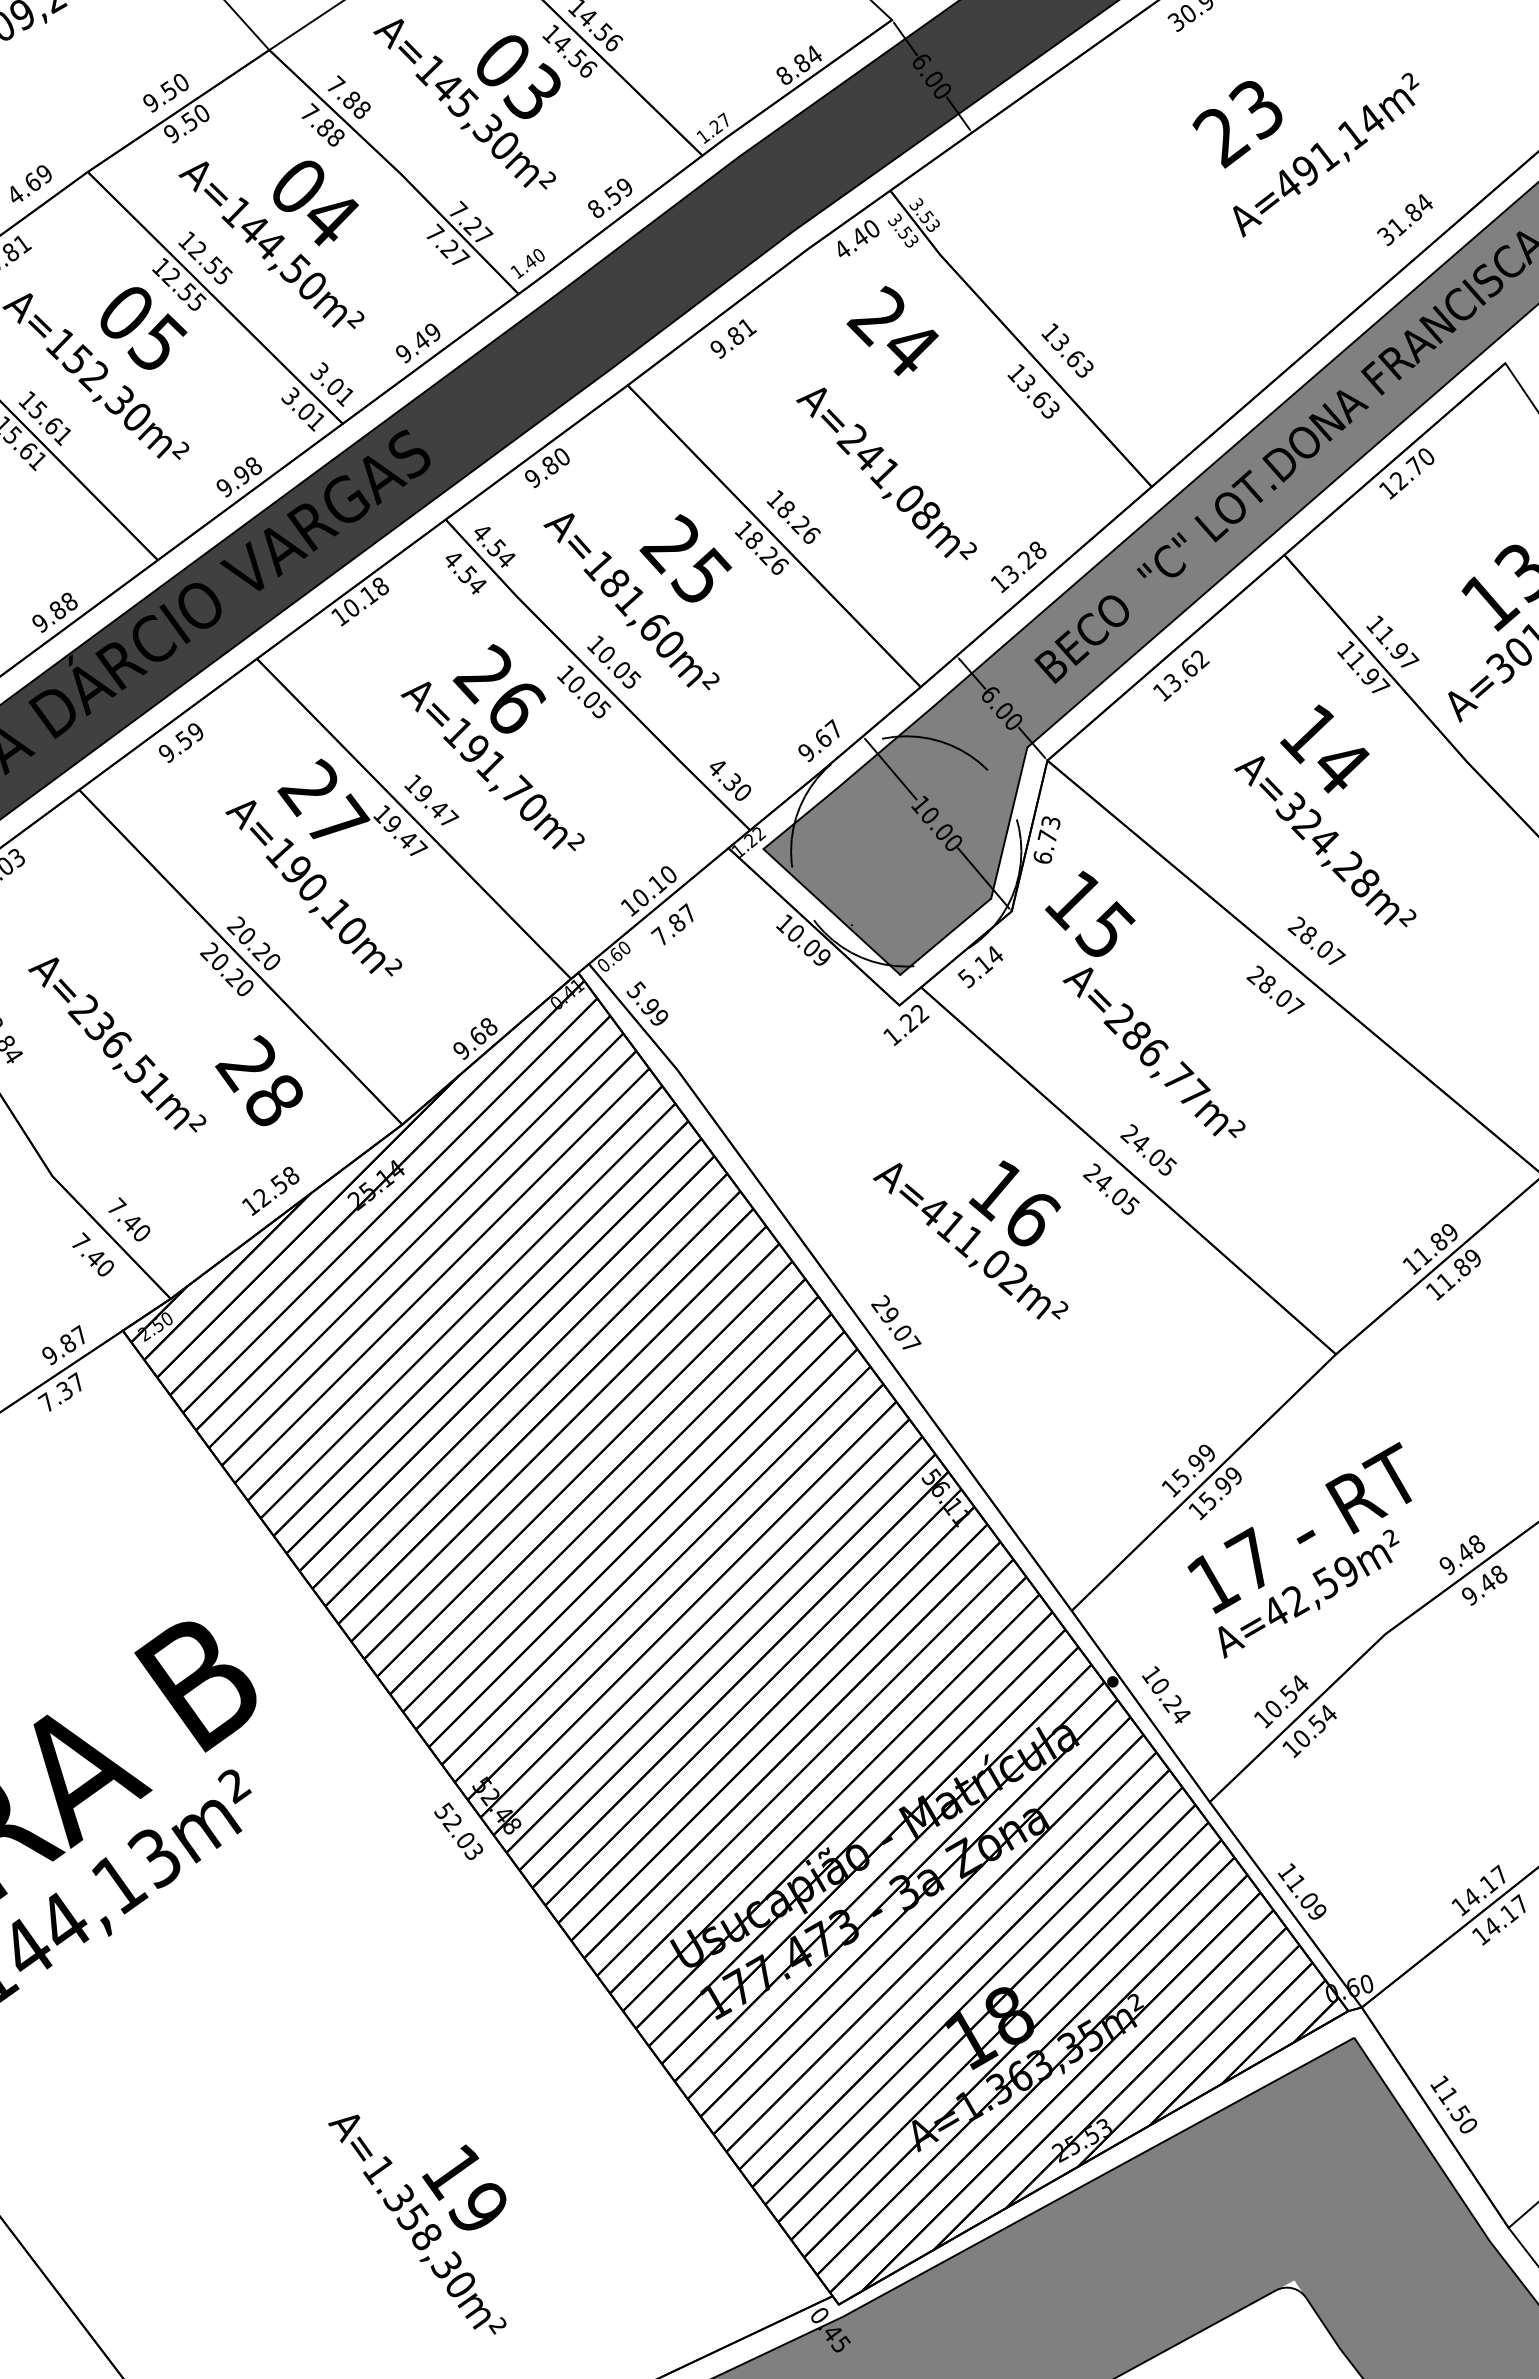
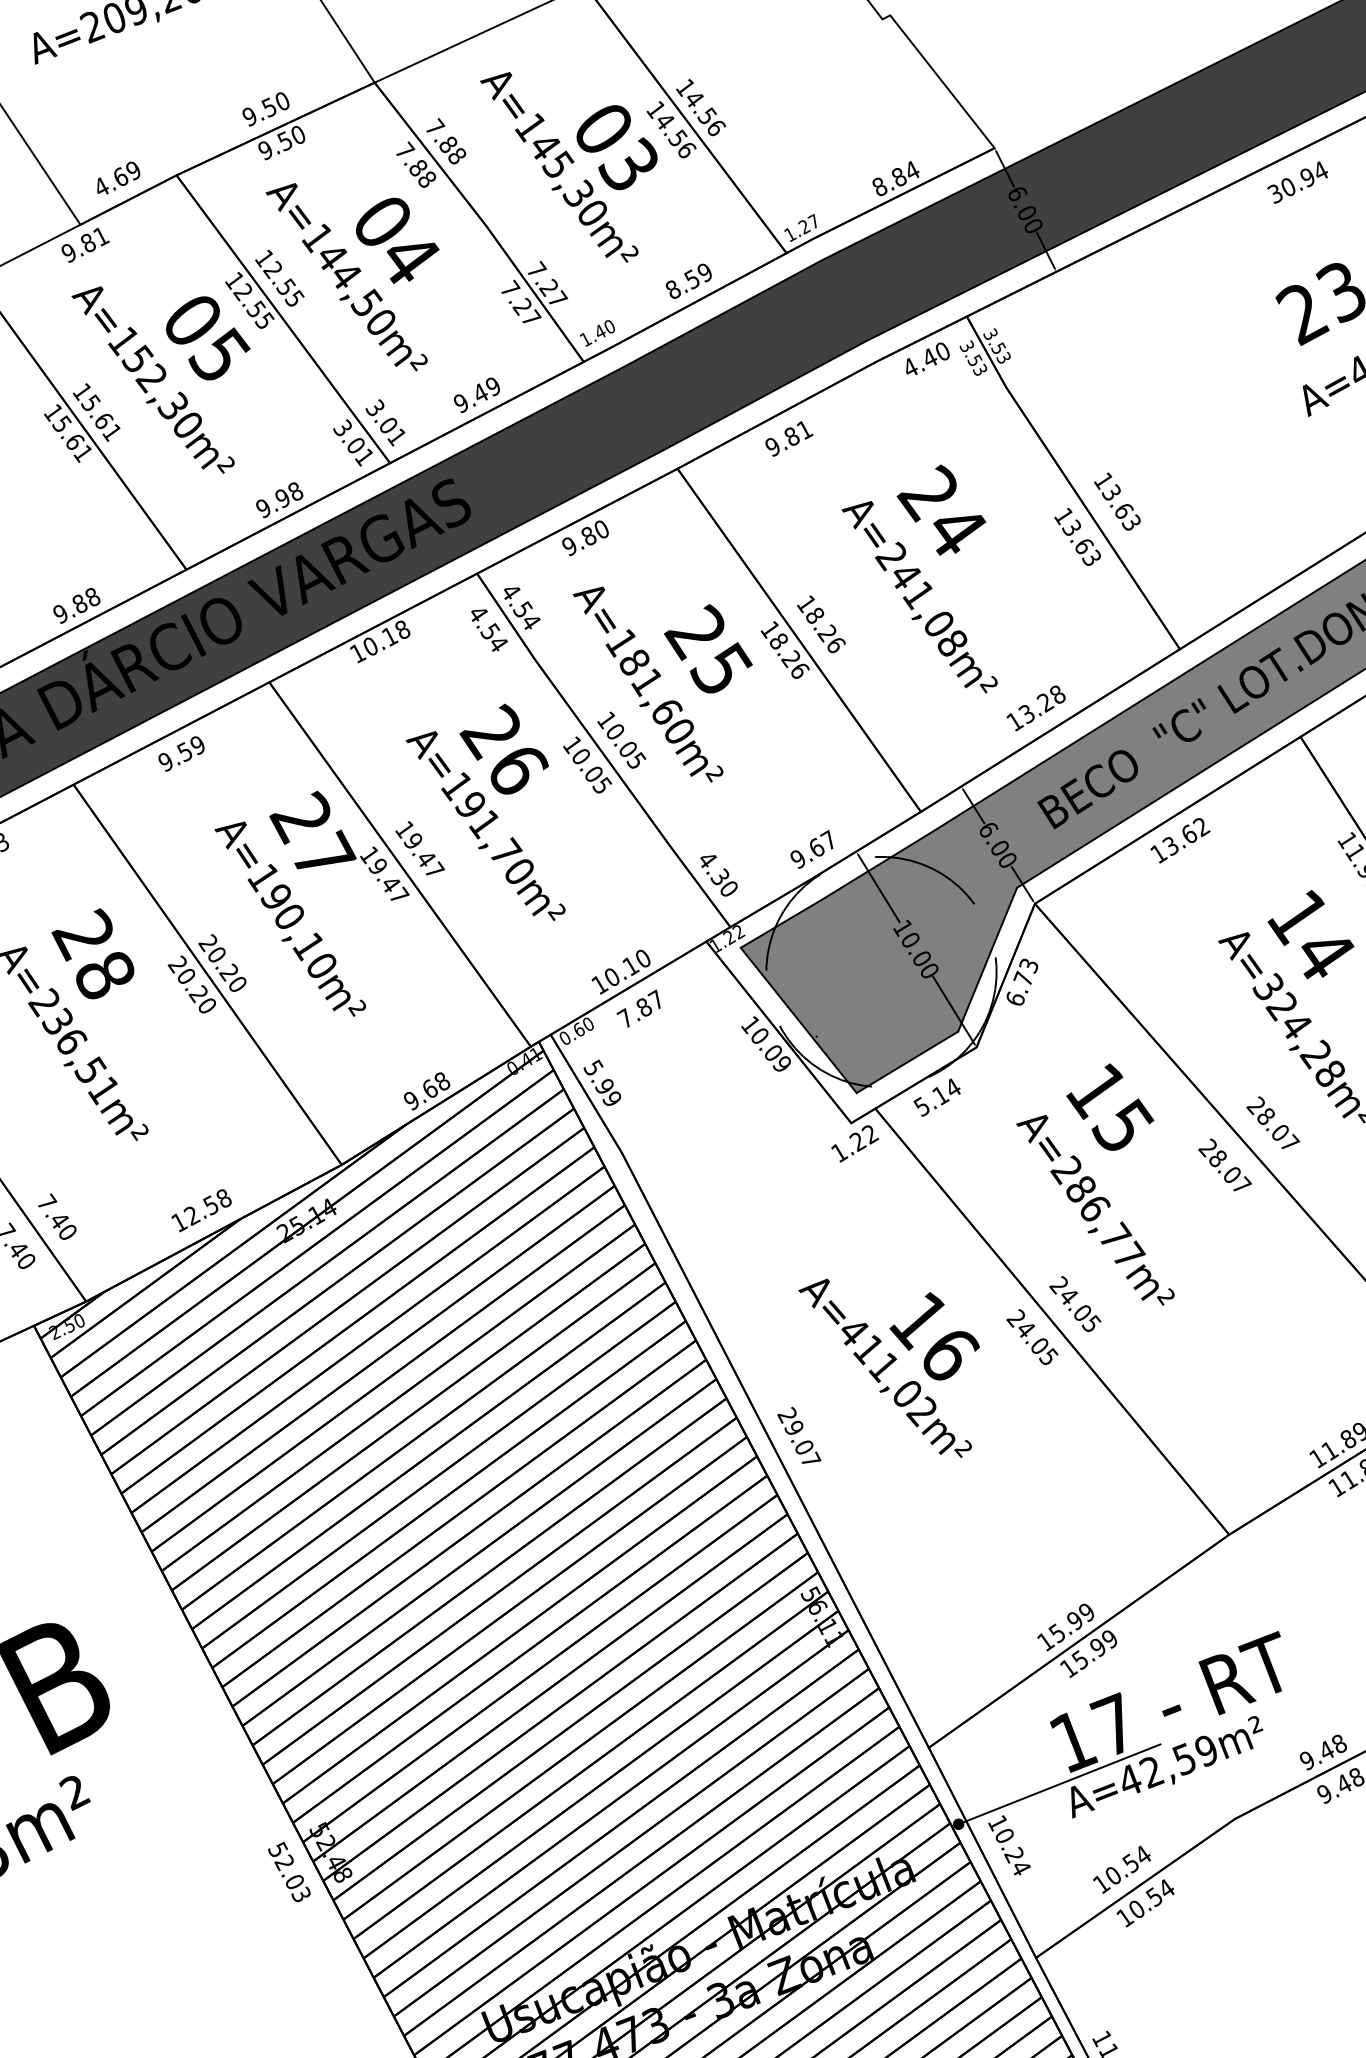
text: (892, 330) -> (941, 509), moved
text: (1089, 913) -> (1109, 1106), moved
text: (258, 1080) -> (92, 953), moved
line: (1208, 1625) -> (1061, 1783), added

